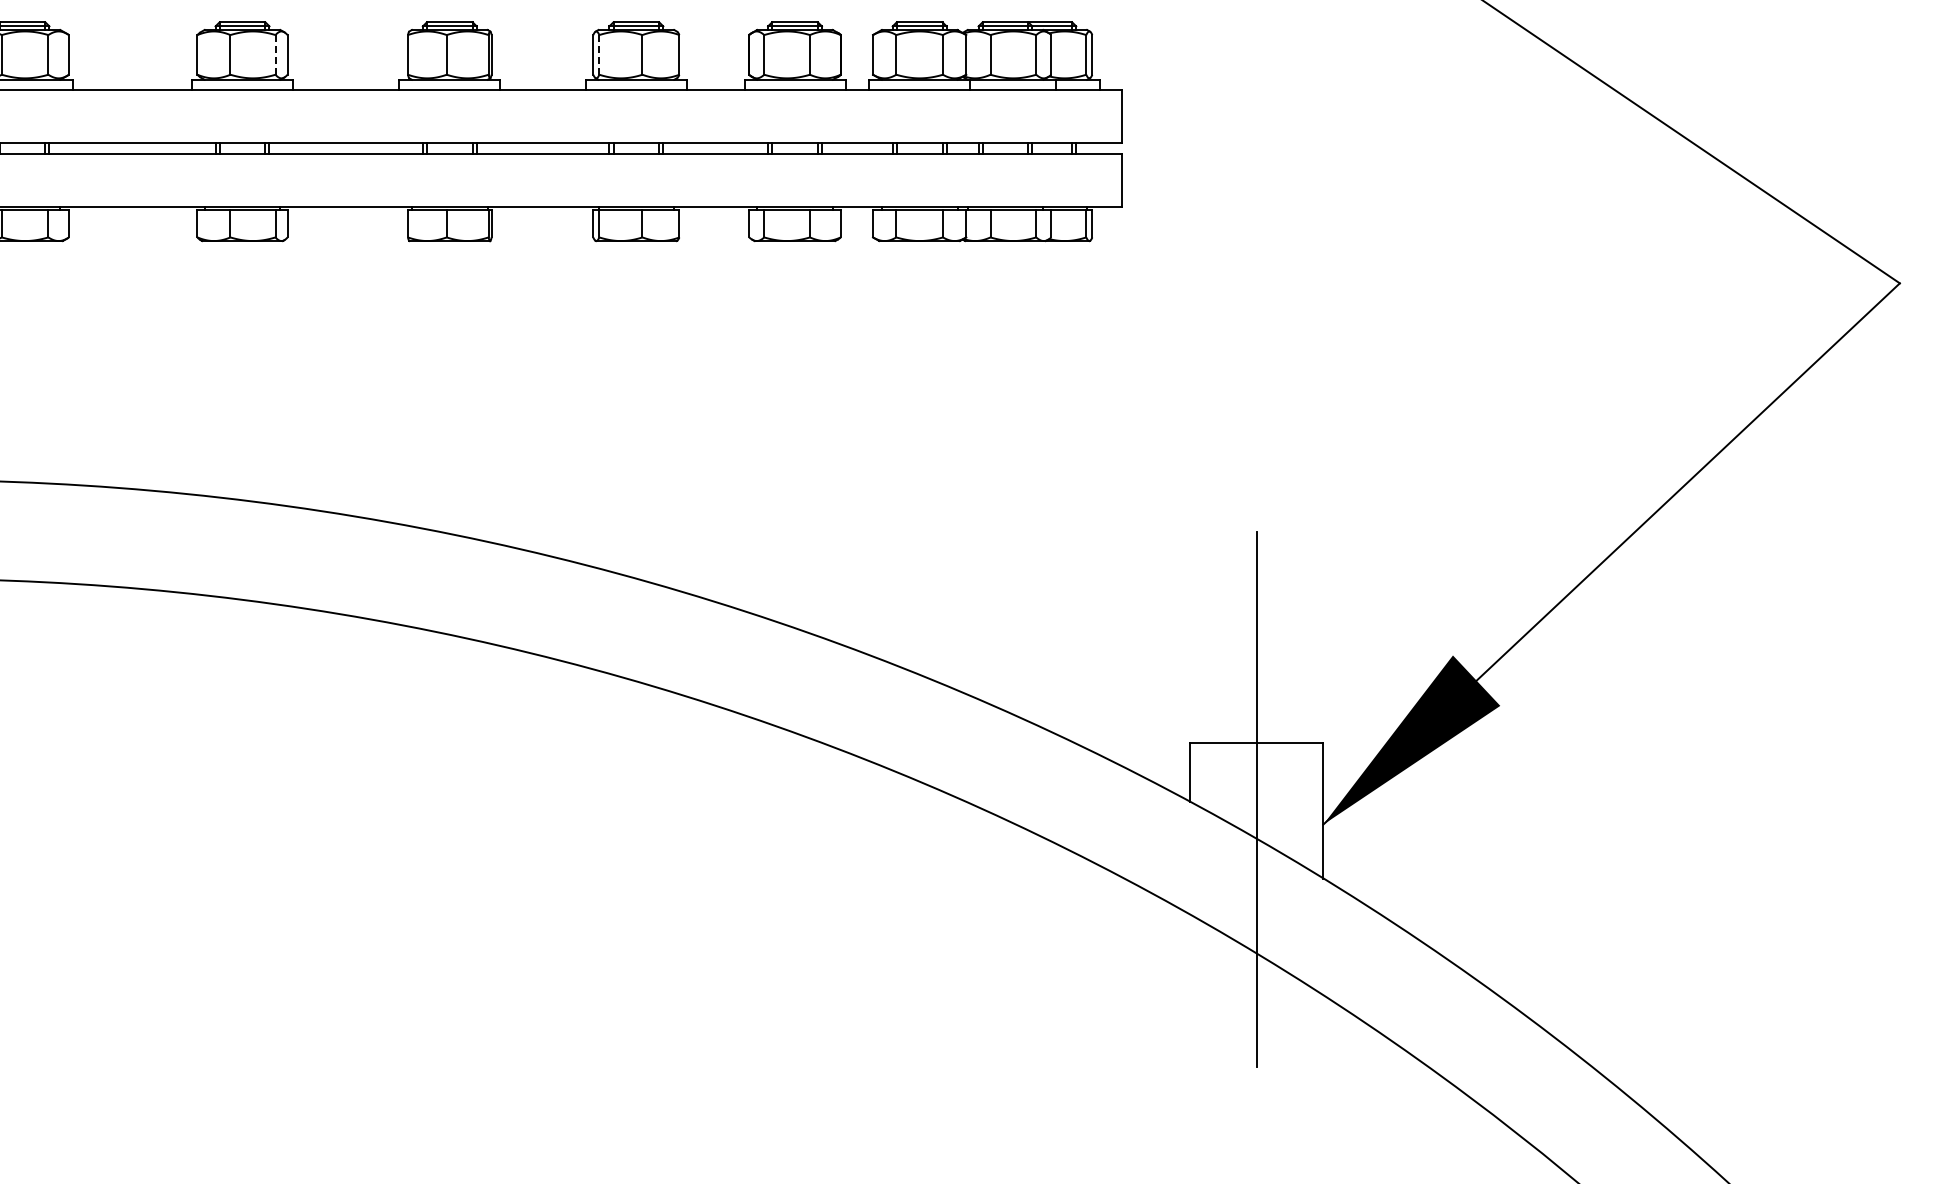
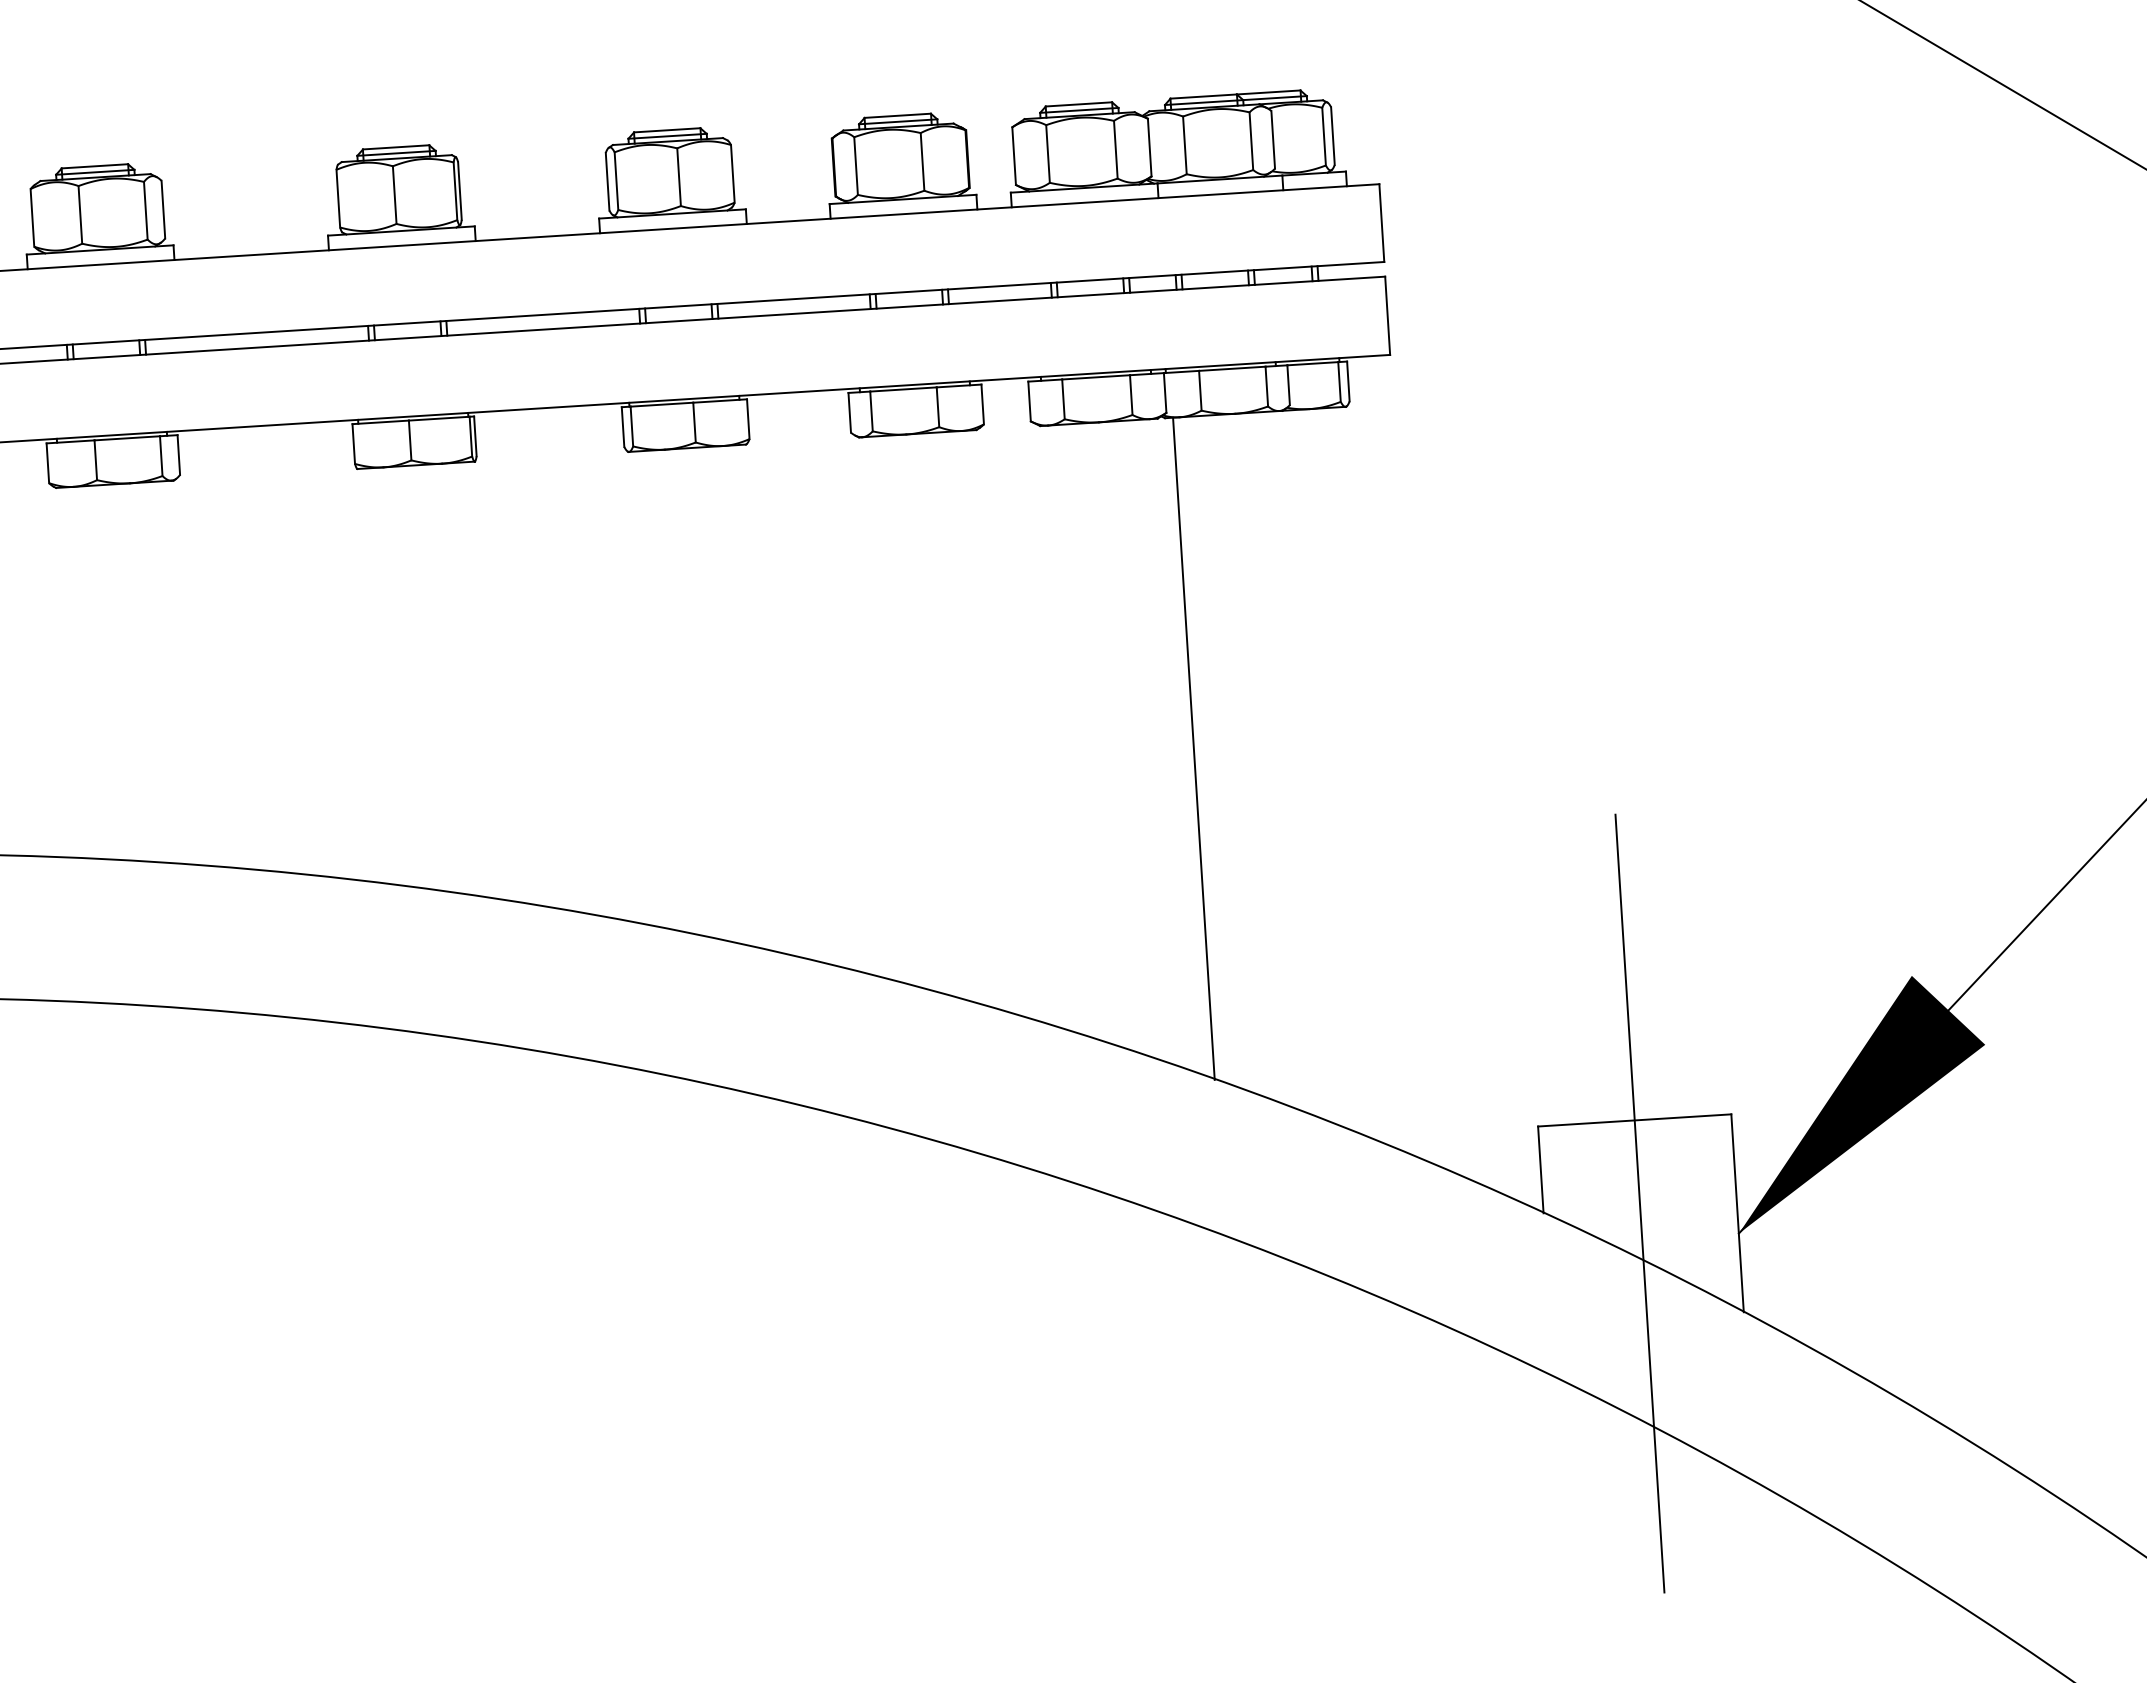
line: (275, 54) -> (145, 210), dashed -> solid
line: (599, 54) -> (616, 180), dashed -> solid
line: (970, 468) -> (1193, 748), added

